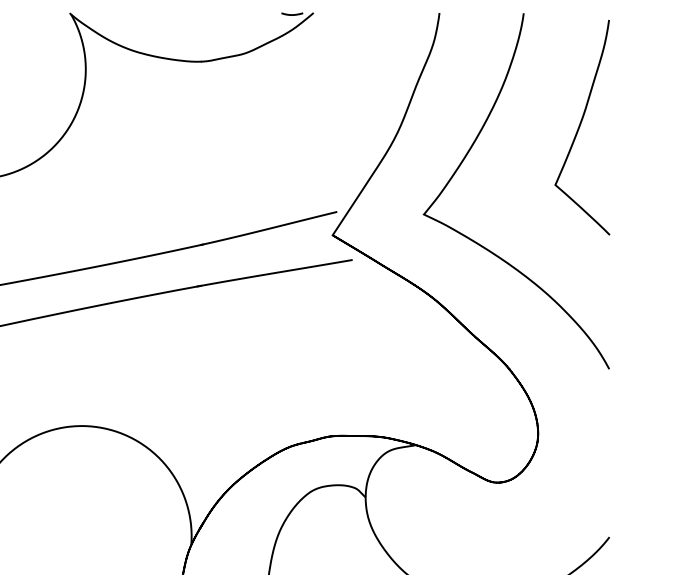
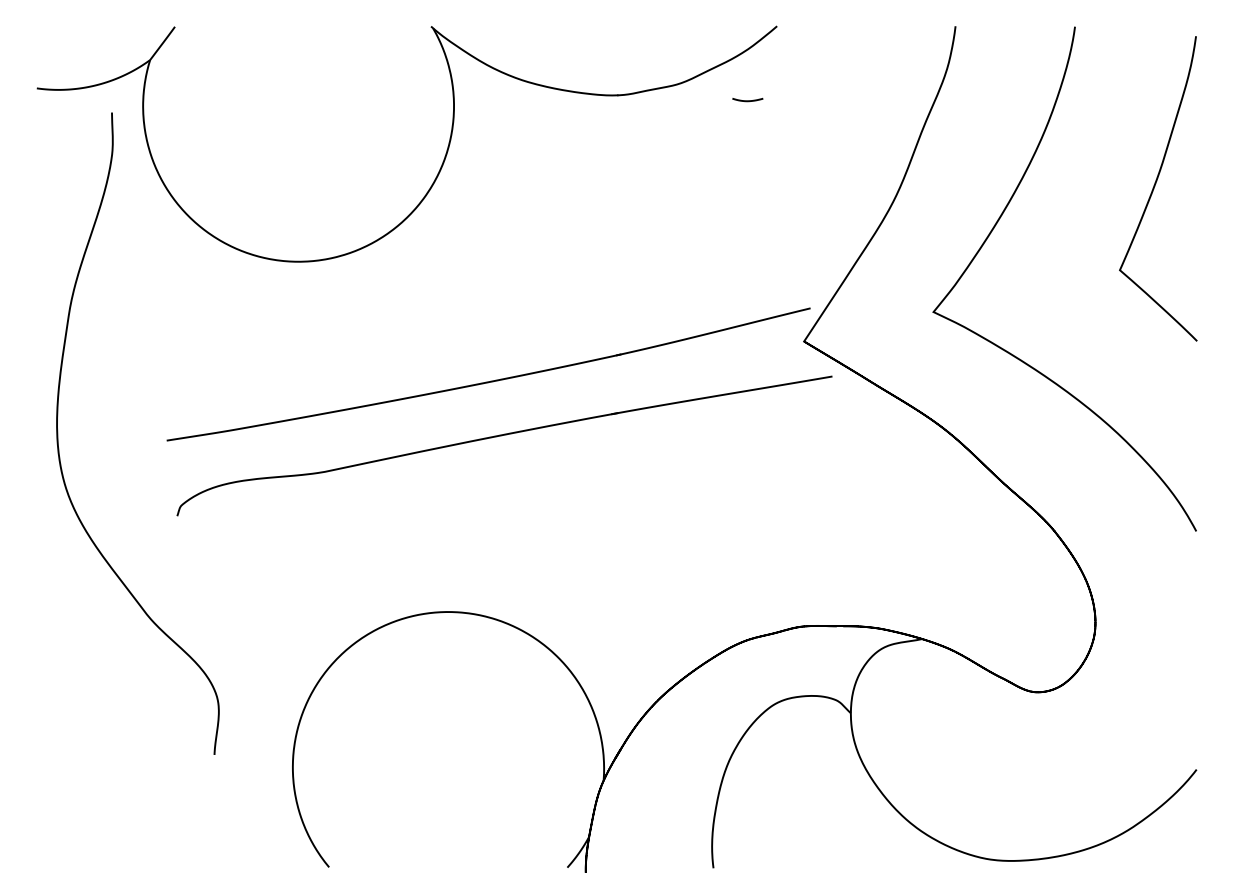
curve: (292, 14) -> (747, 100), moved

